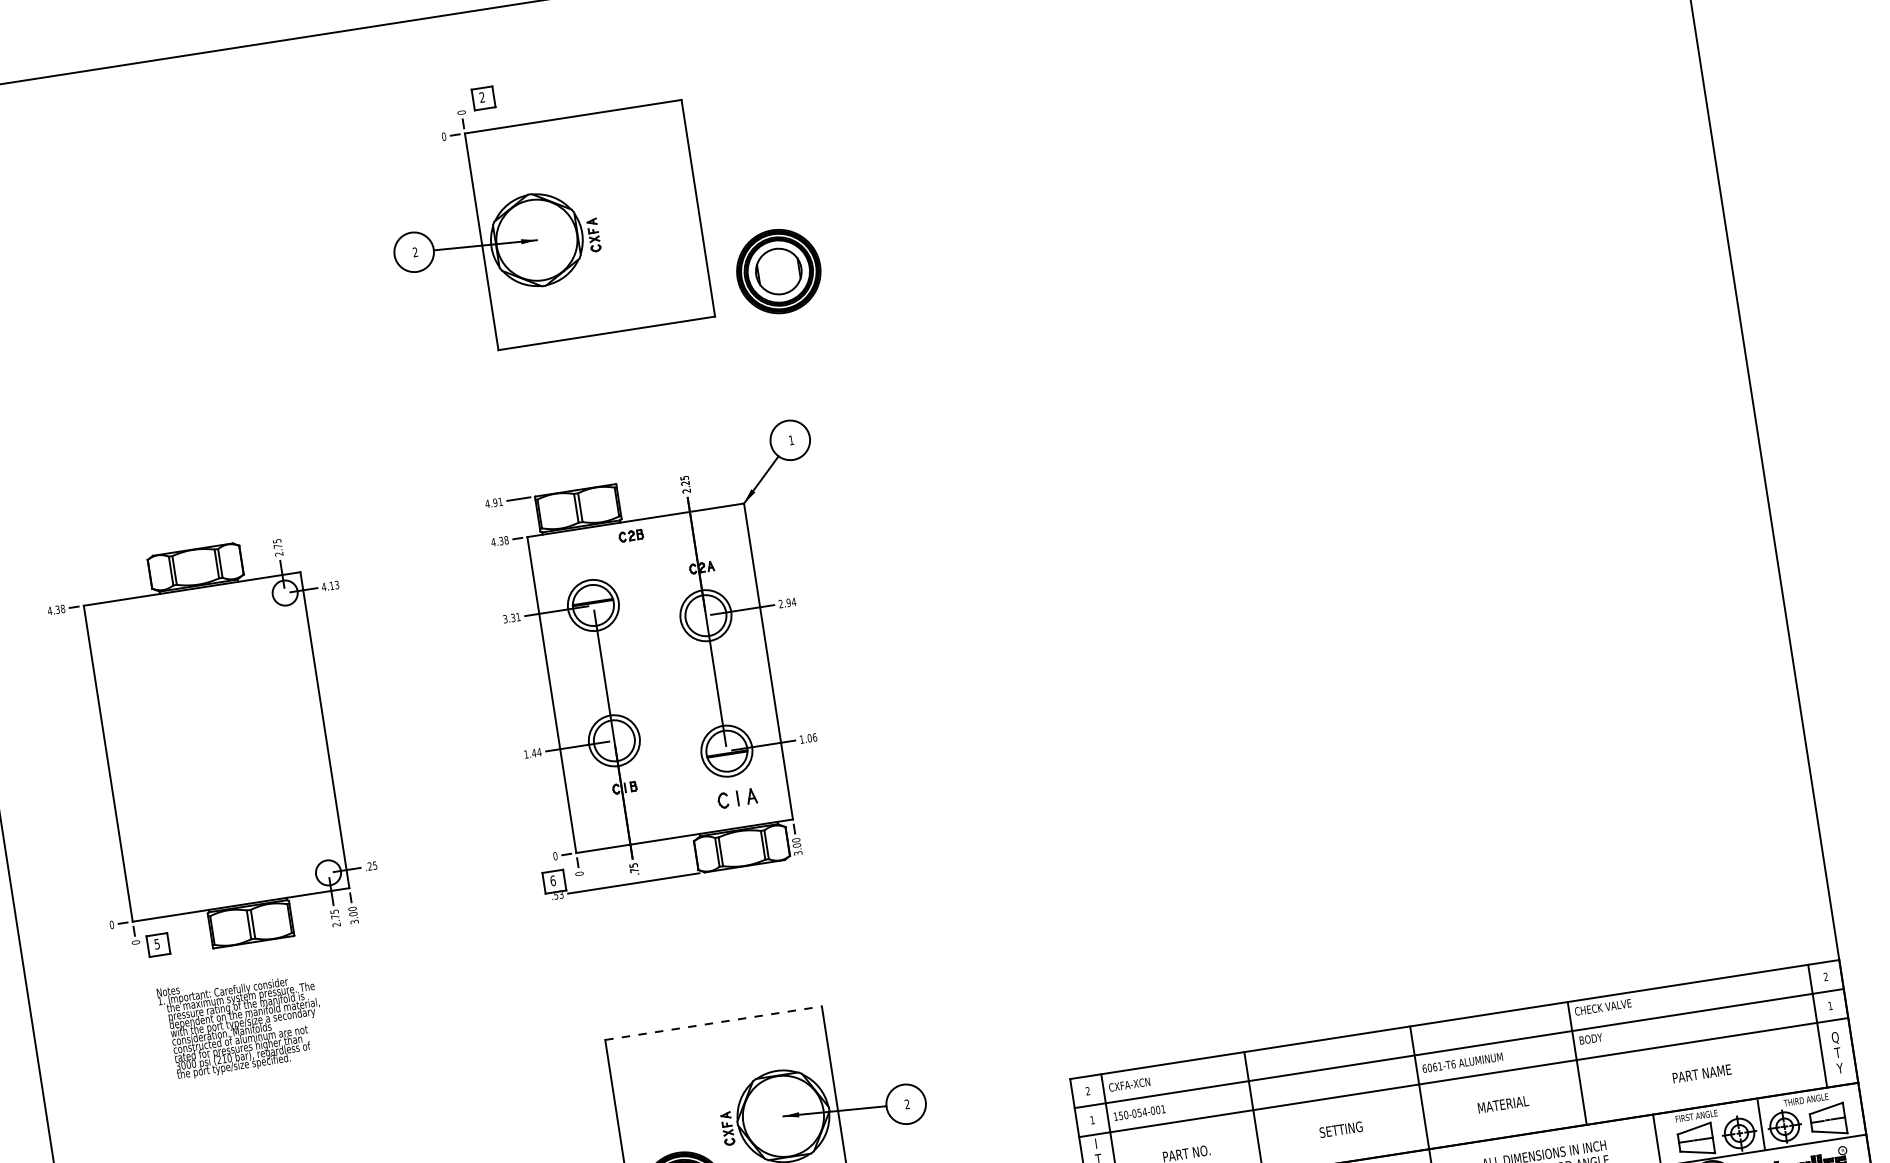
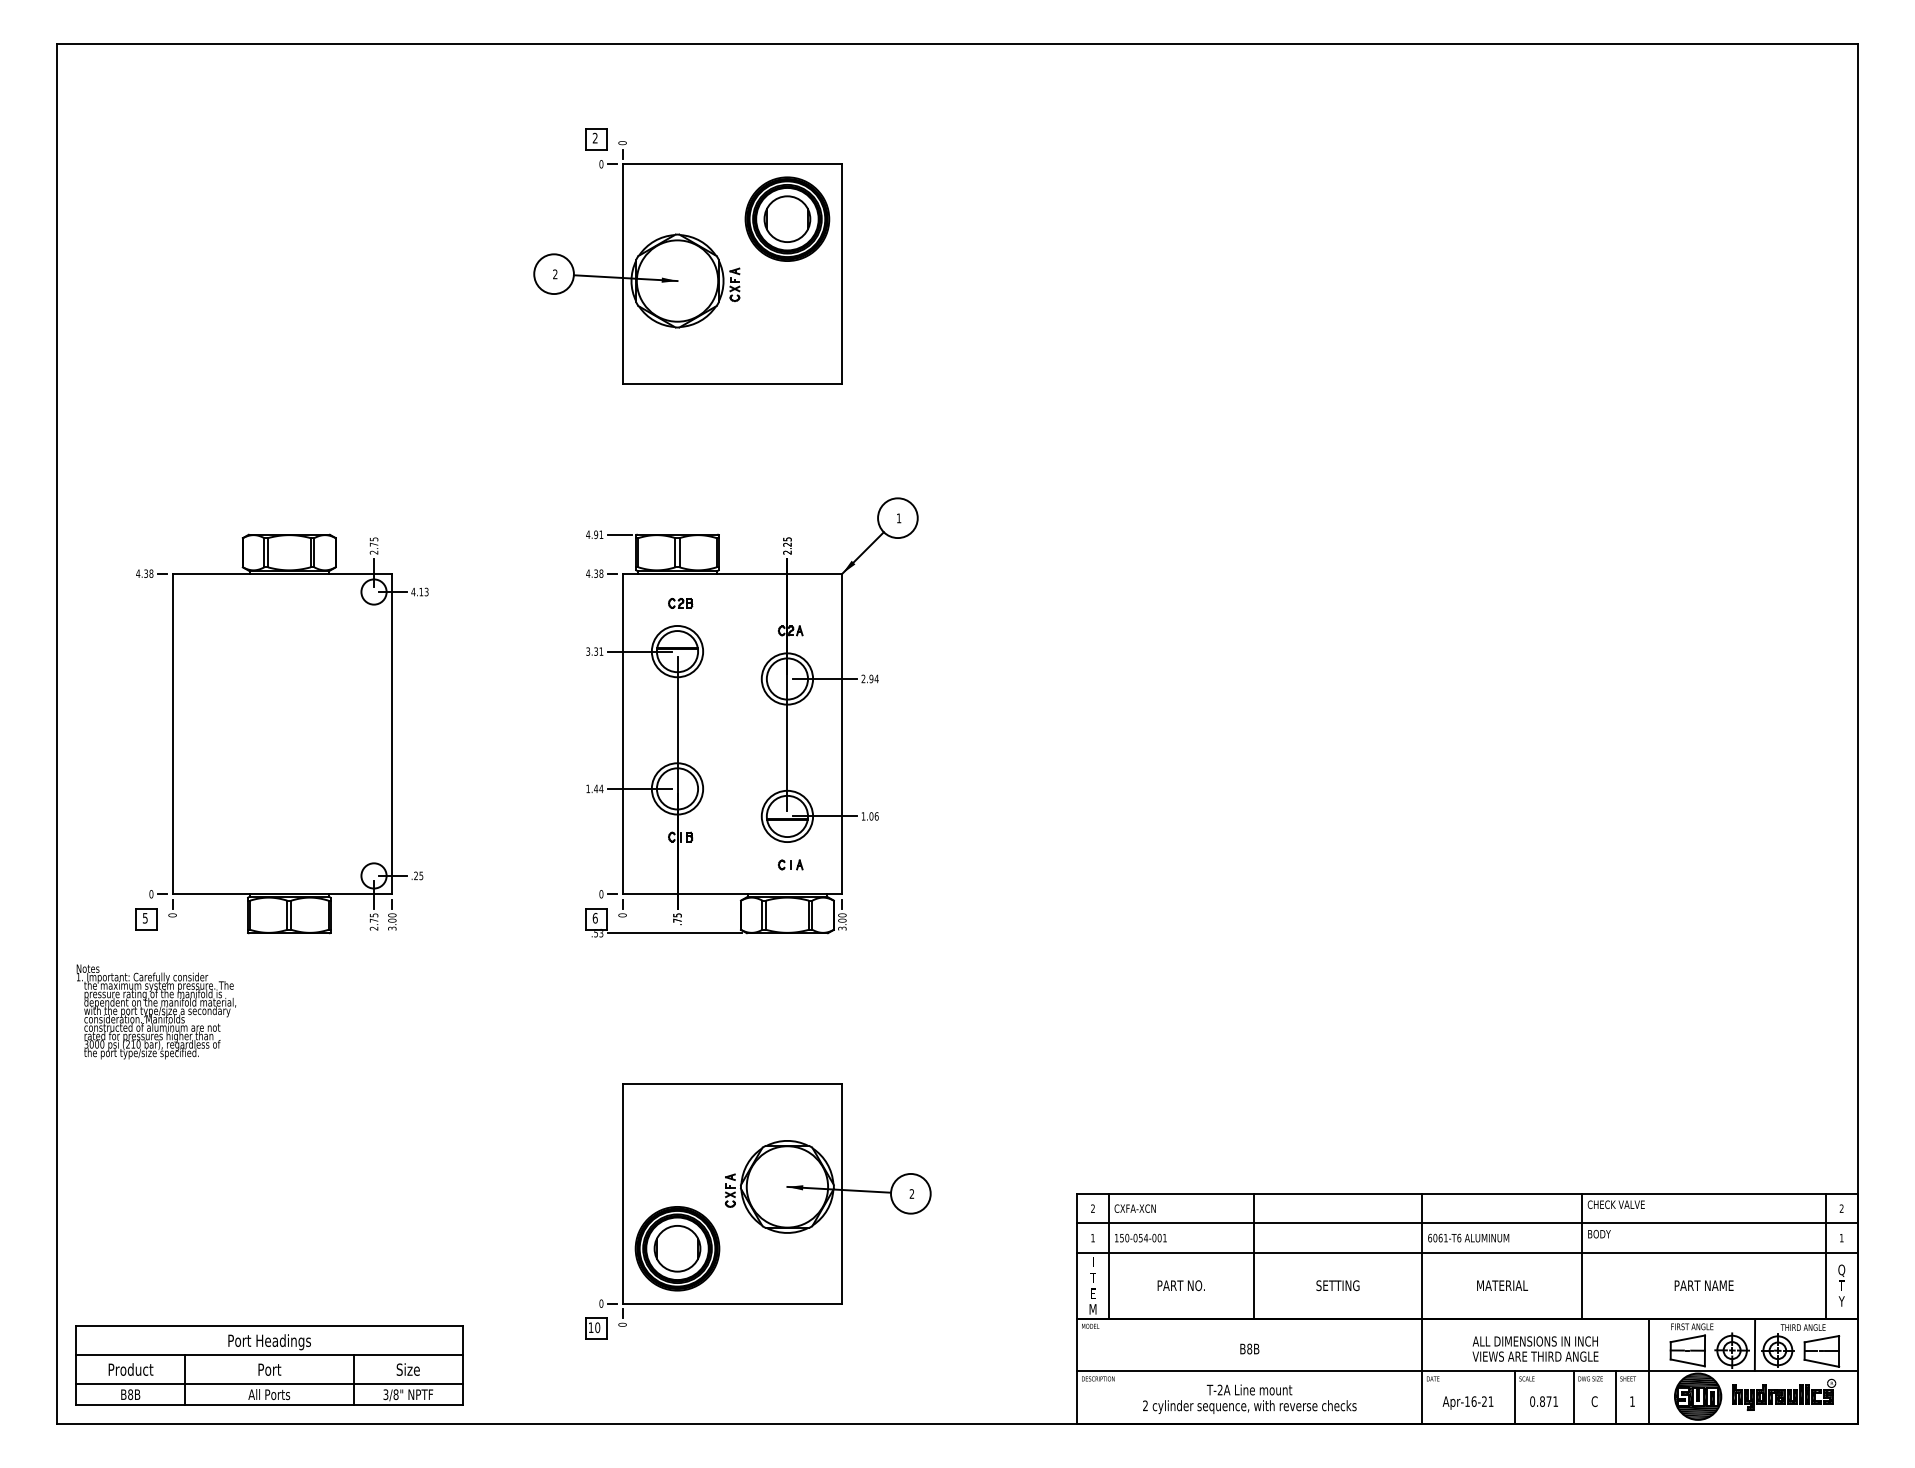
part: (483, 98) -> (596, 139), moved
part: (778, 270) -> (787, 218), moved
part: (631, 535) -> (680, 603), moved
part: (737, 798) -> (790, 864), size x0.62
part: (158, 945) -> (146, 919), moved
line: (713, 1022) -> (732, 1083), dashed -> solid
text: (242, 1023) -> (156, 1011), moved

